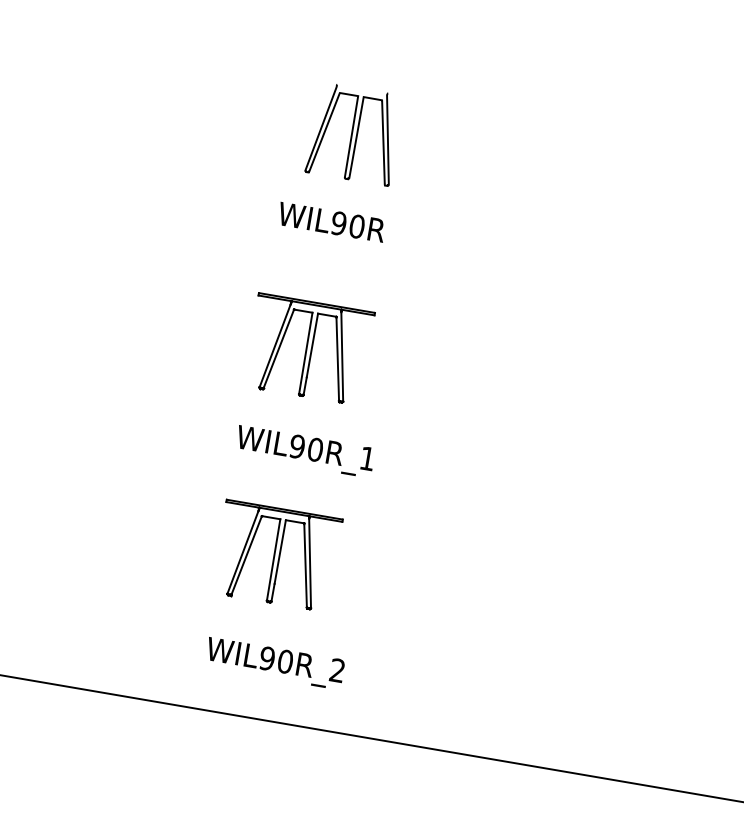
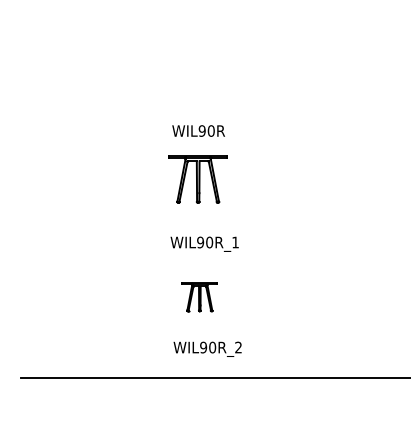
curve: (354, 134) -> (202, 86), removed
part: (307, 349) -> (197, 179), moved
part: (276, 556) -> (199, 297), size x0.6

